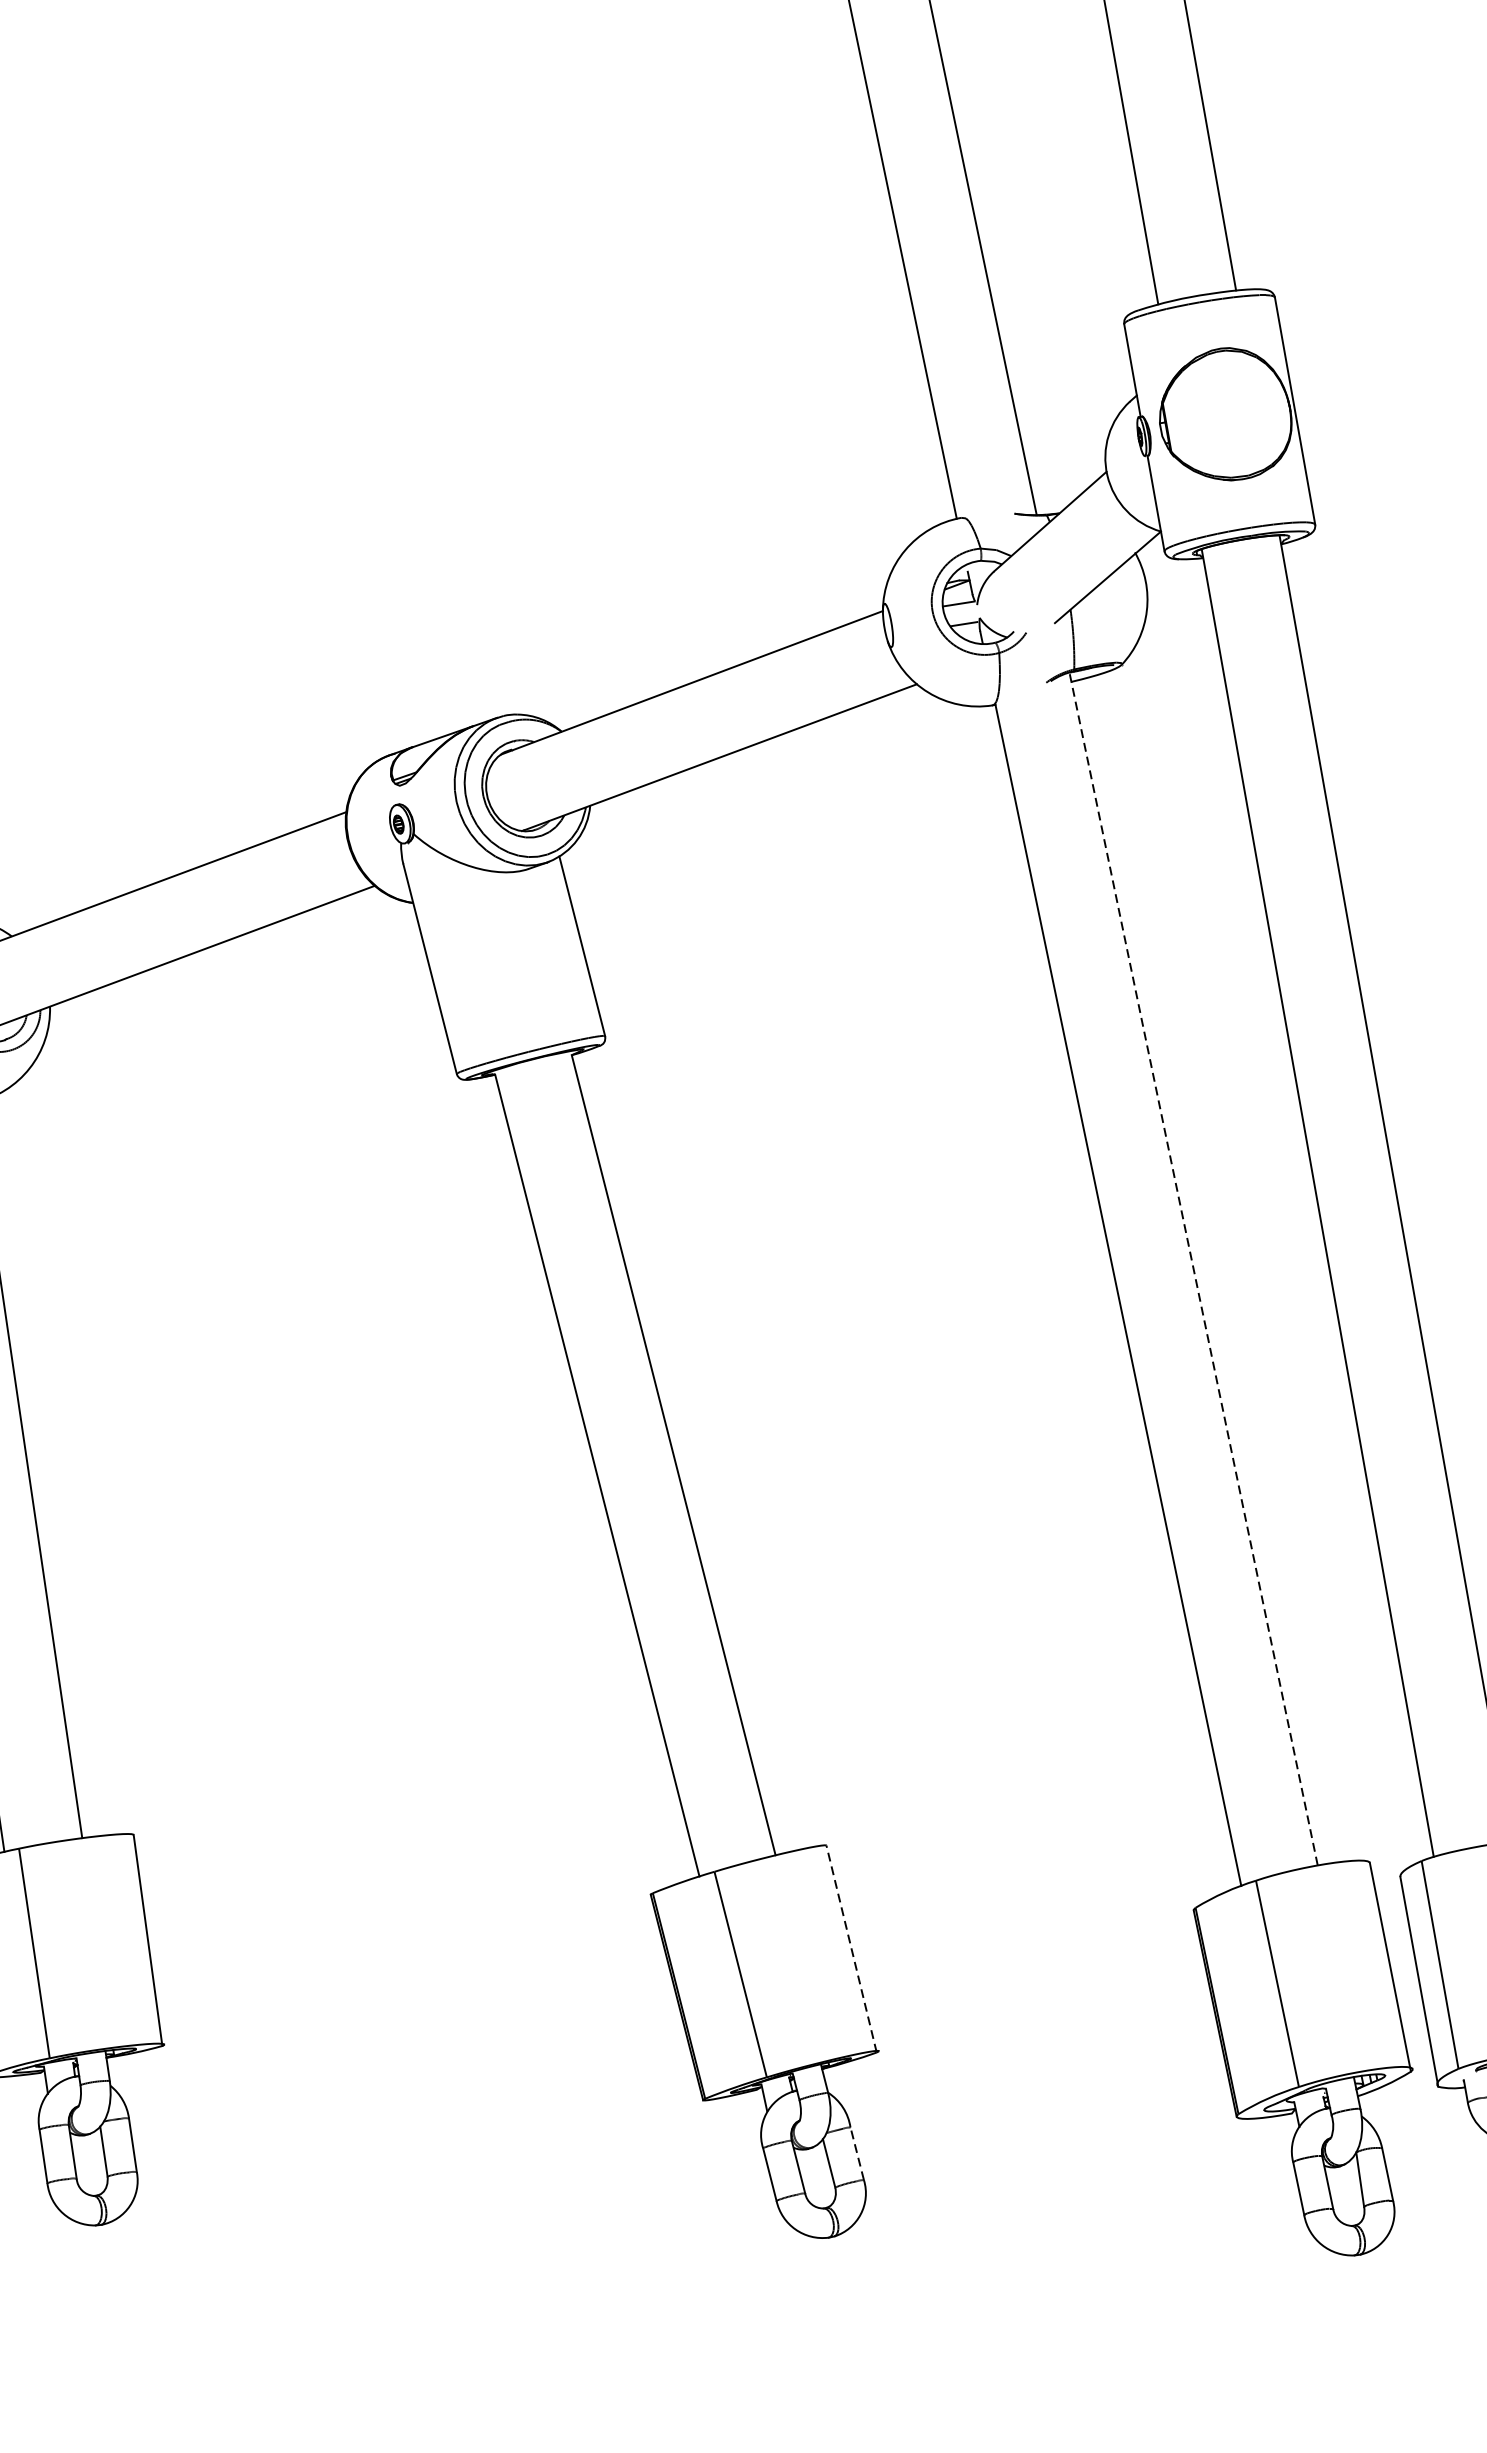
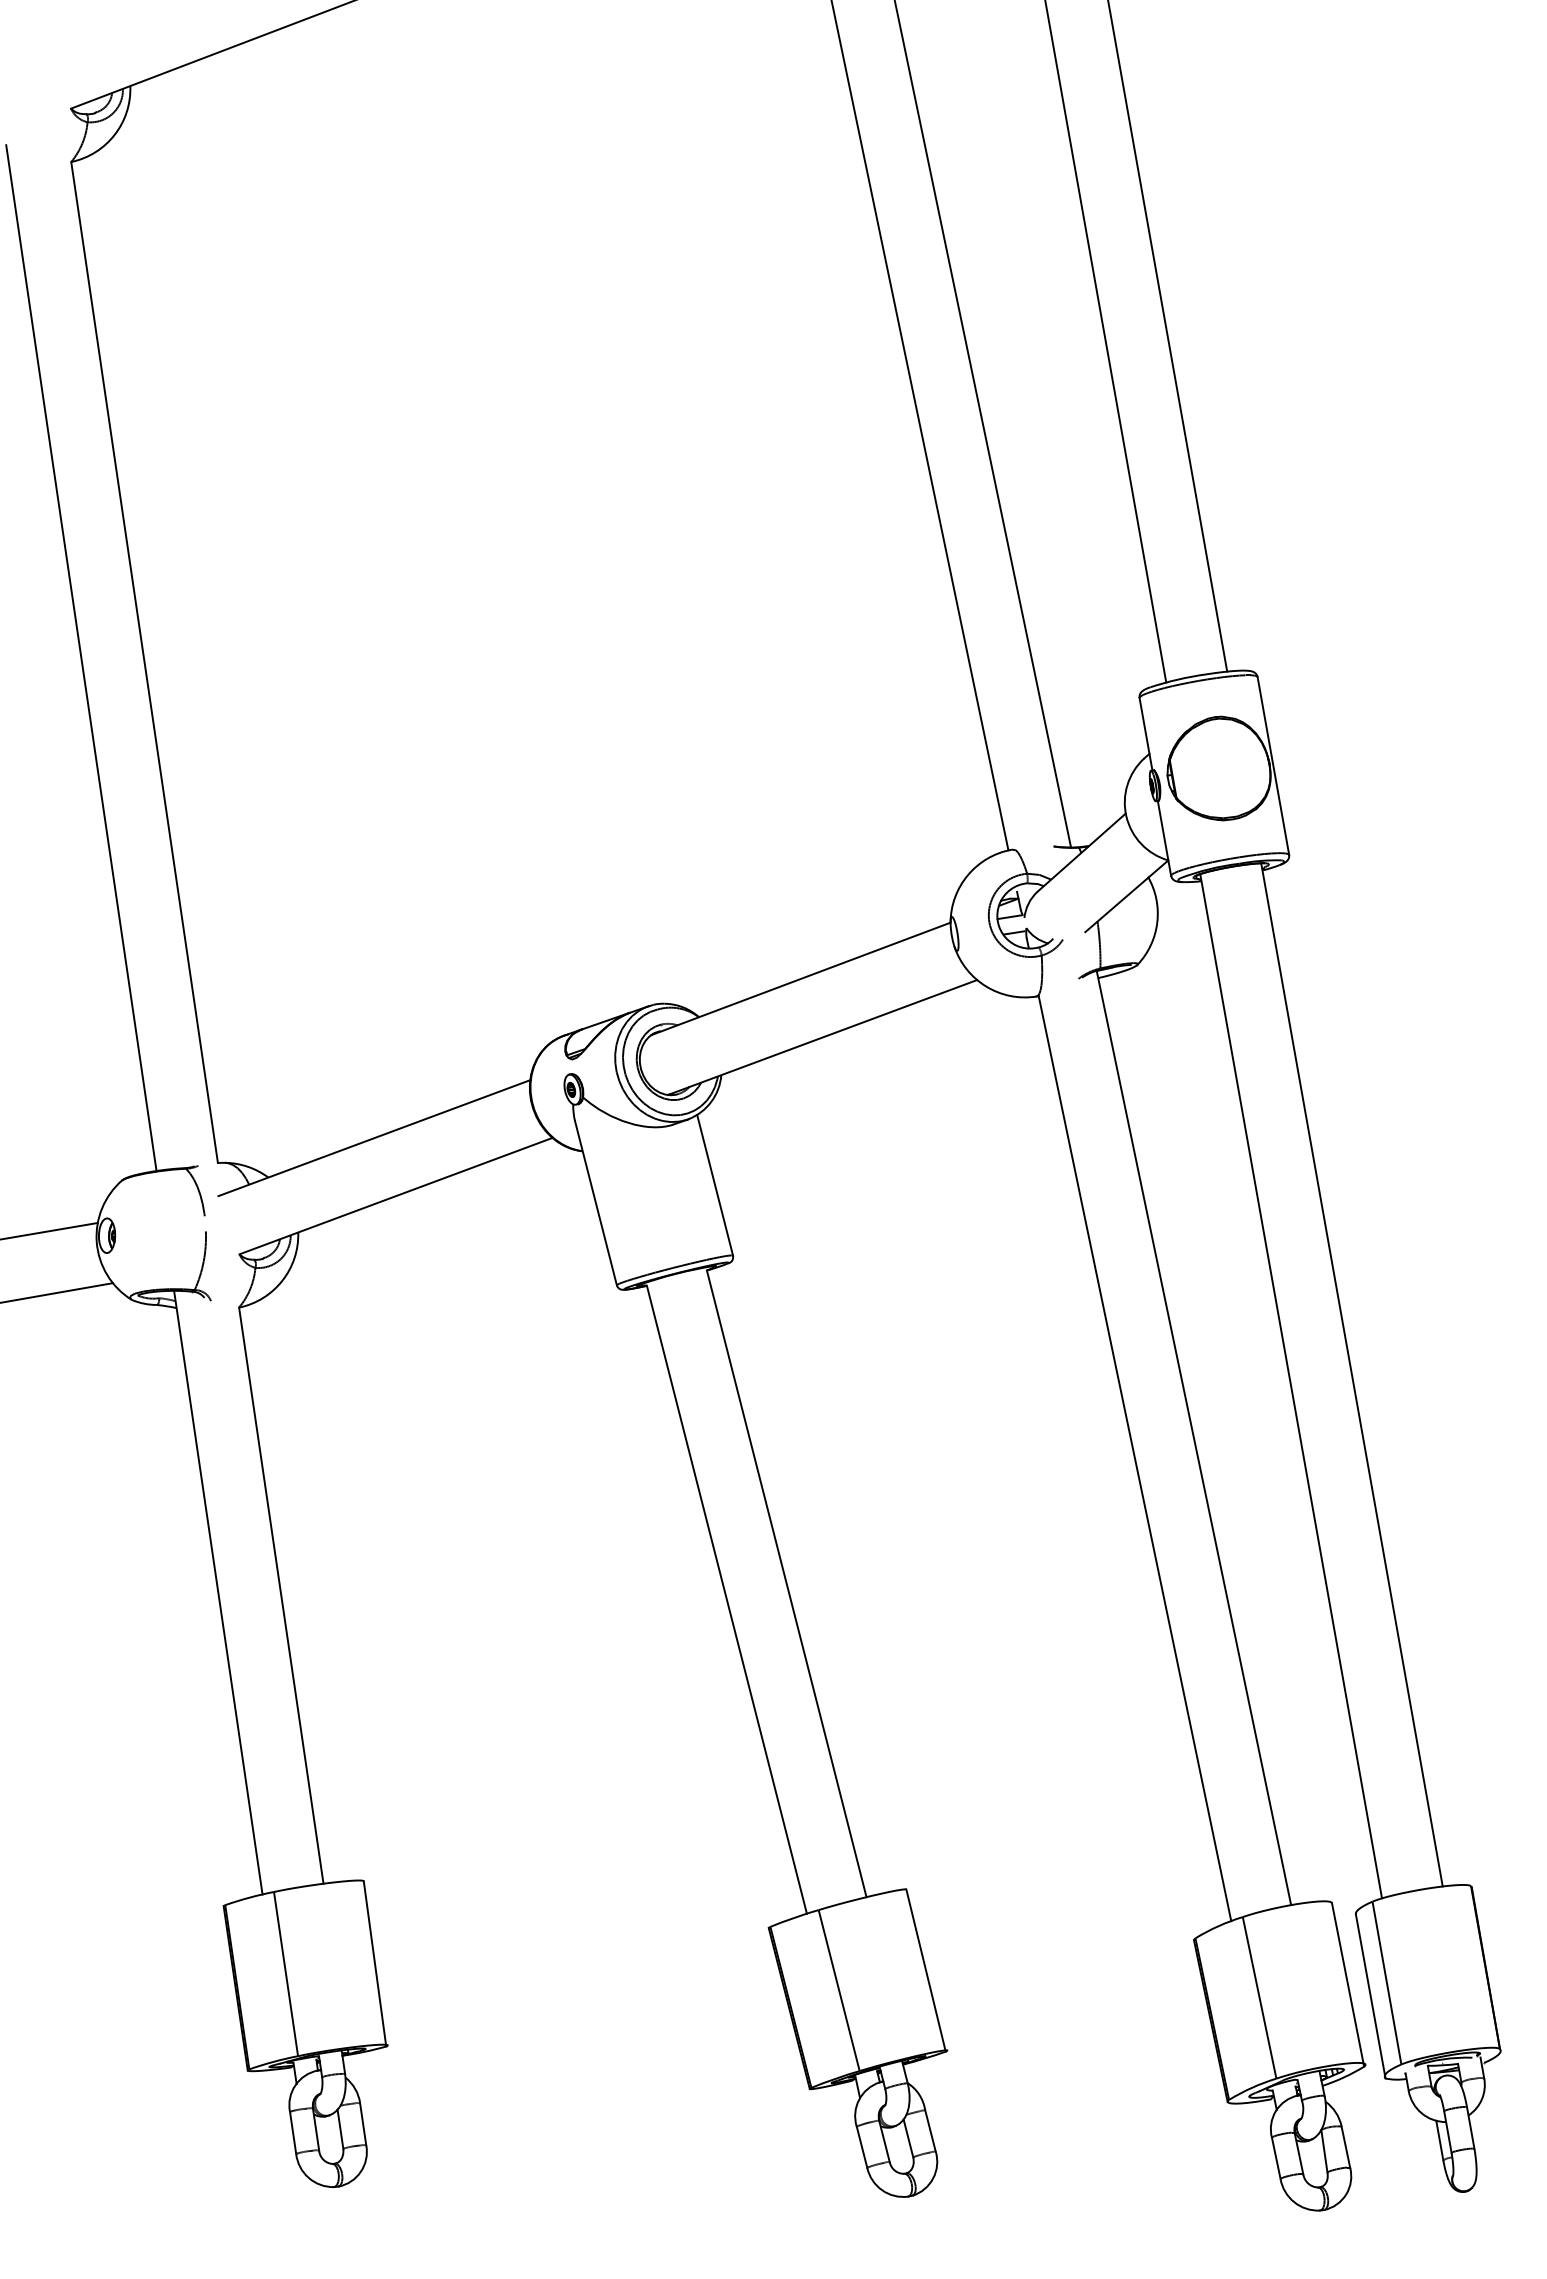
line: (1193, 1268) -> (1193, 1437), dashed -> solid
line: (850, 1948) -> (925, 1970), dashed -> solid
line: (857, 2153) -> (930, 2130), dashed -> solid

